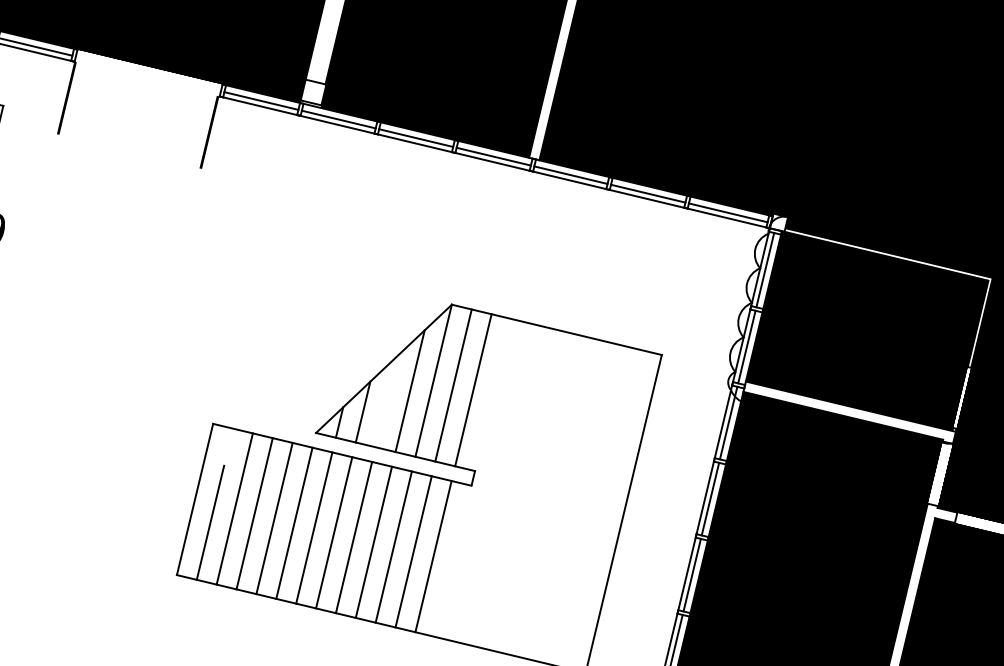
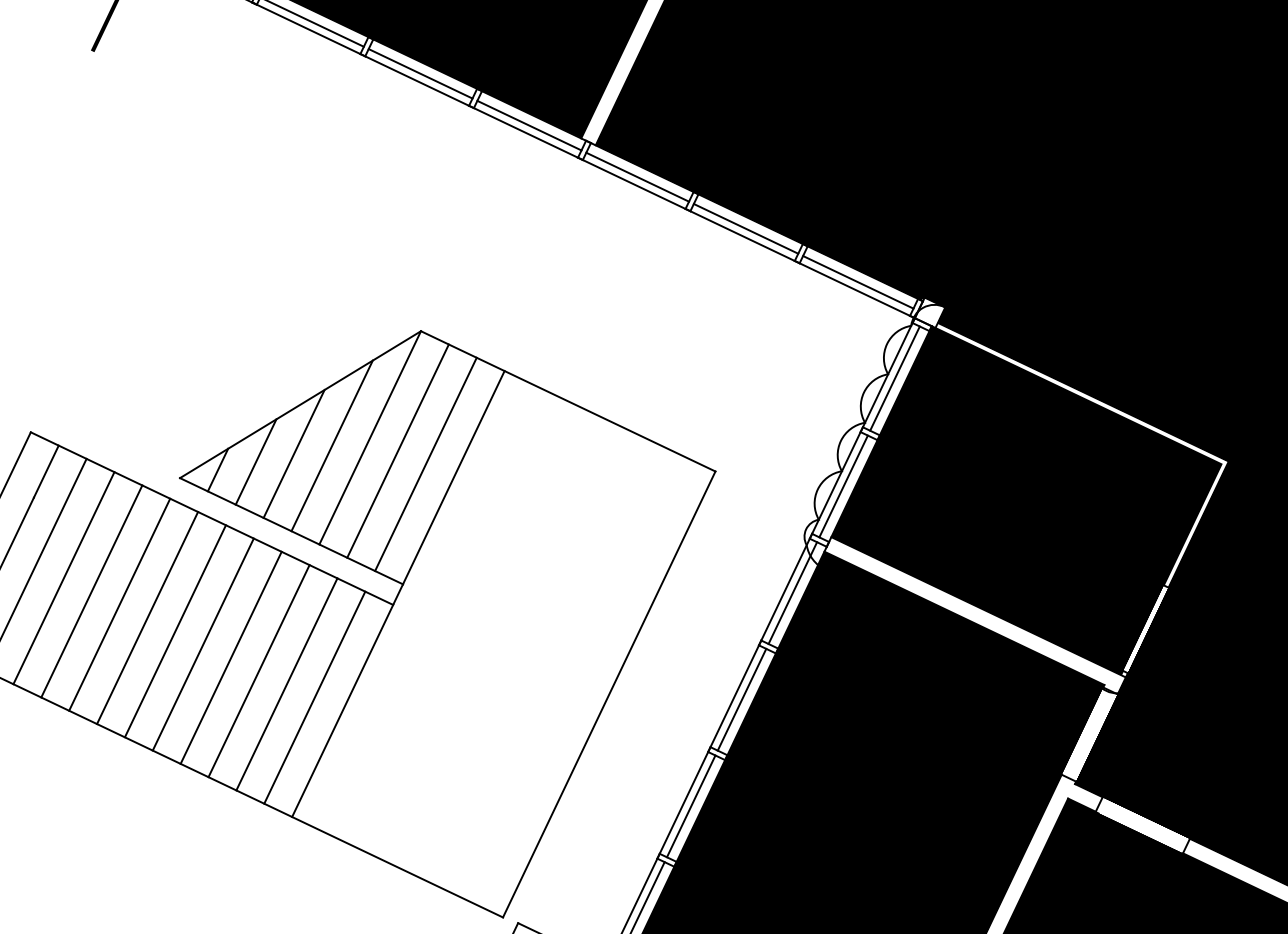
line: (493, 394) -> (454, 476), added
line: (386, 401) -> (294, 453), added
line: (228, 446) -> (46, 470), added
line: (453, 560) -> (343, 709), added

